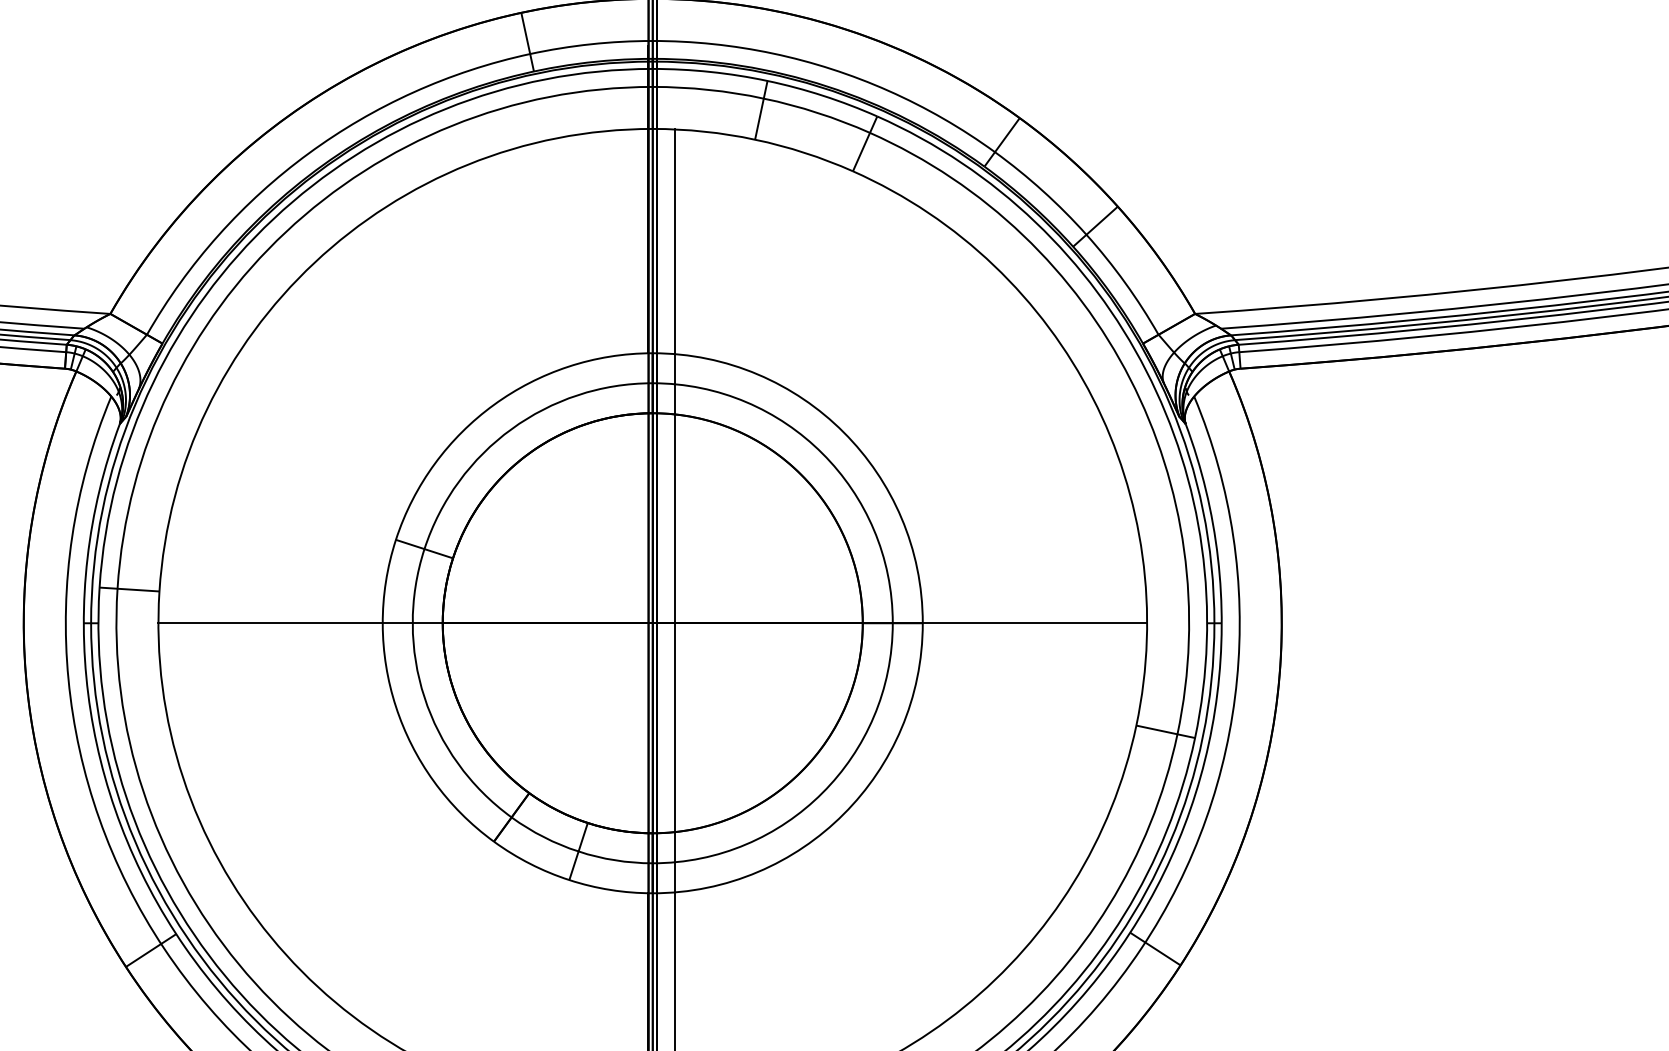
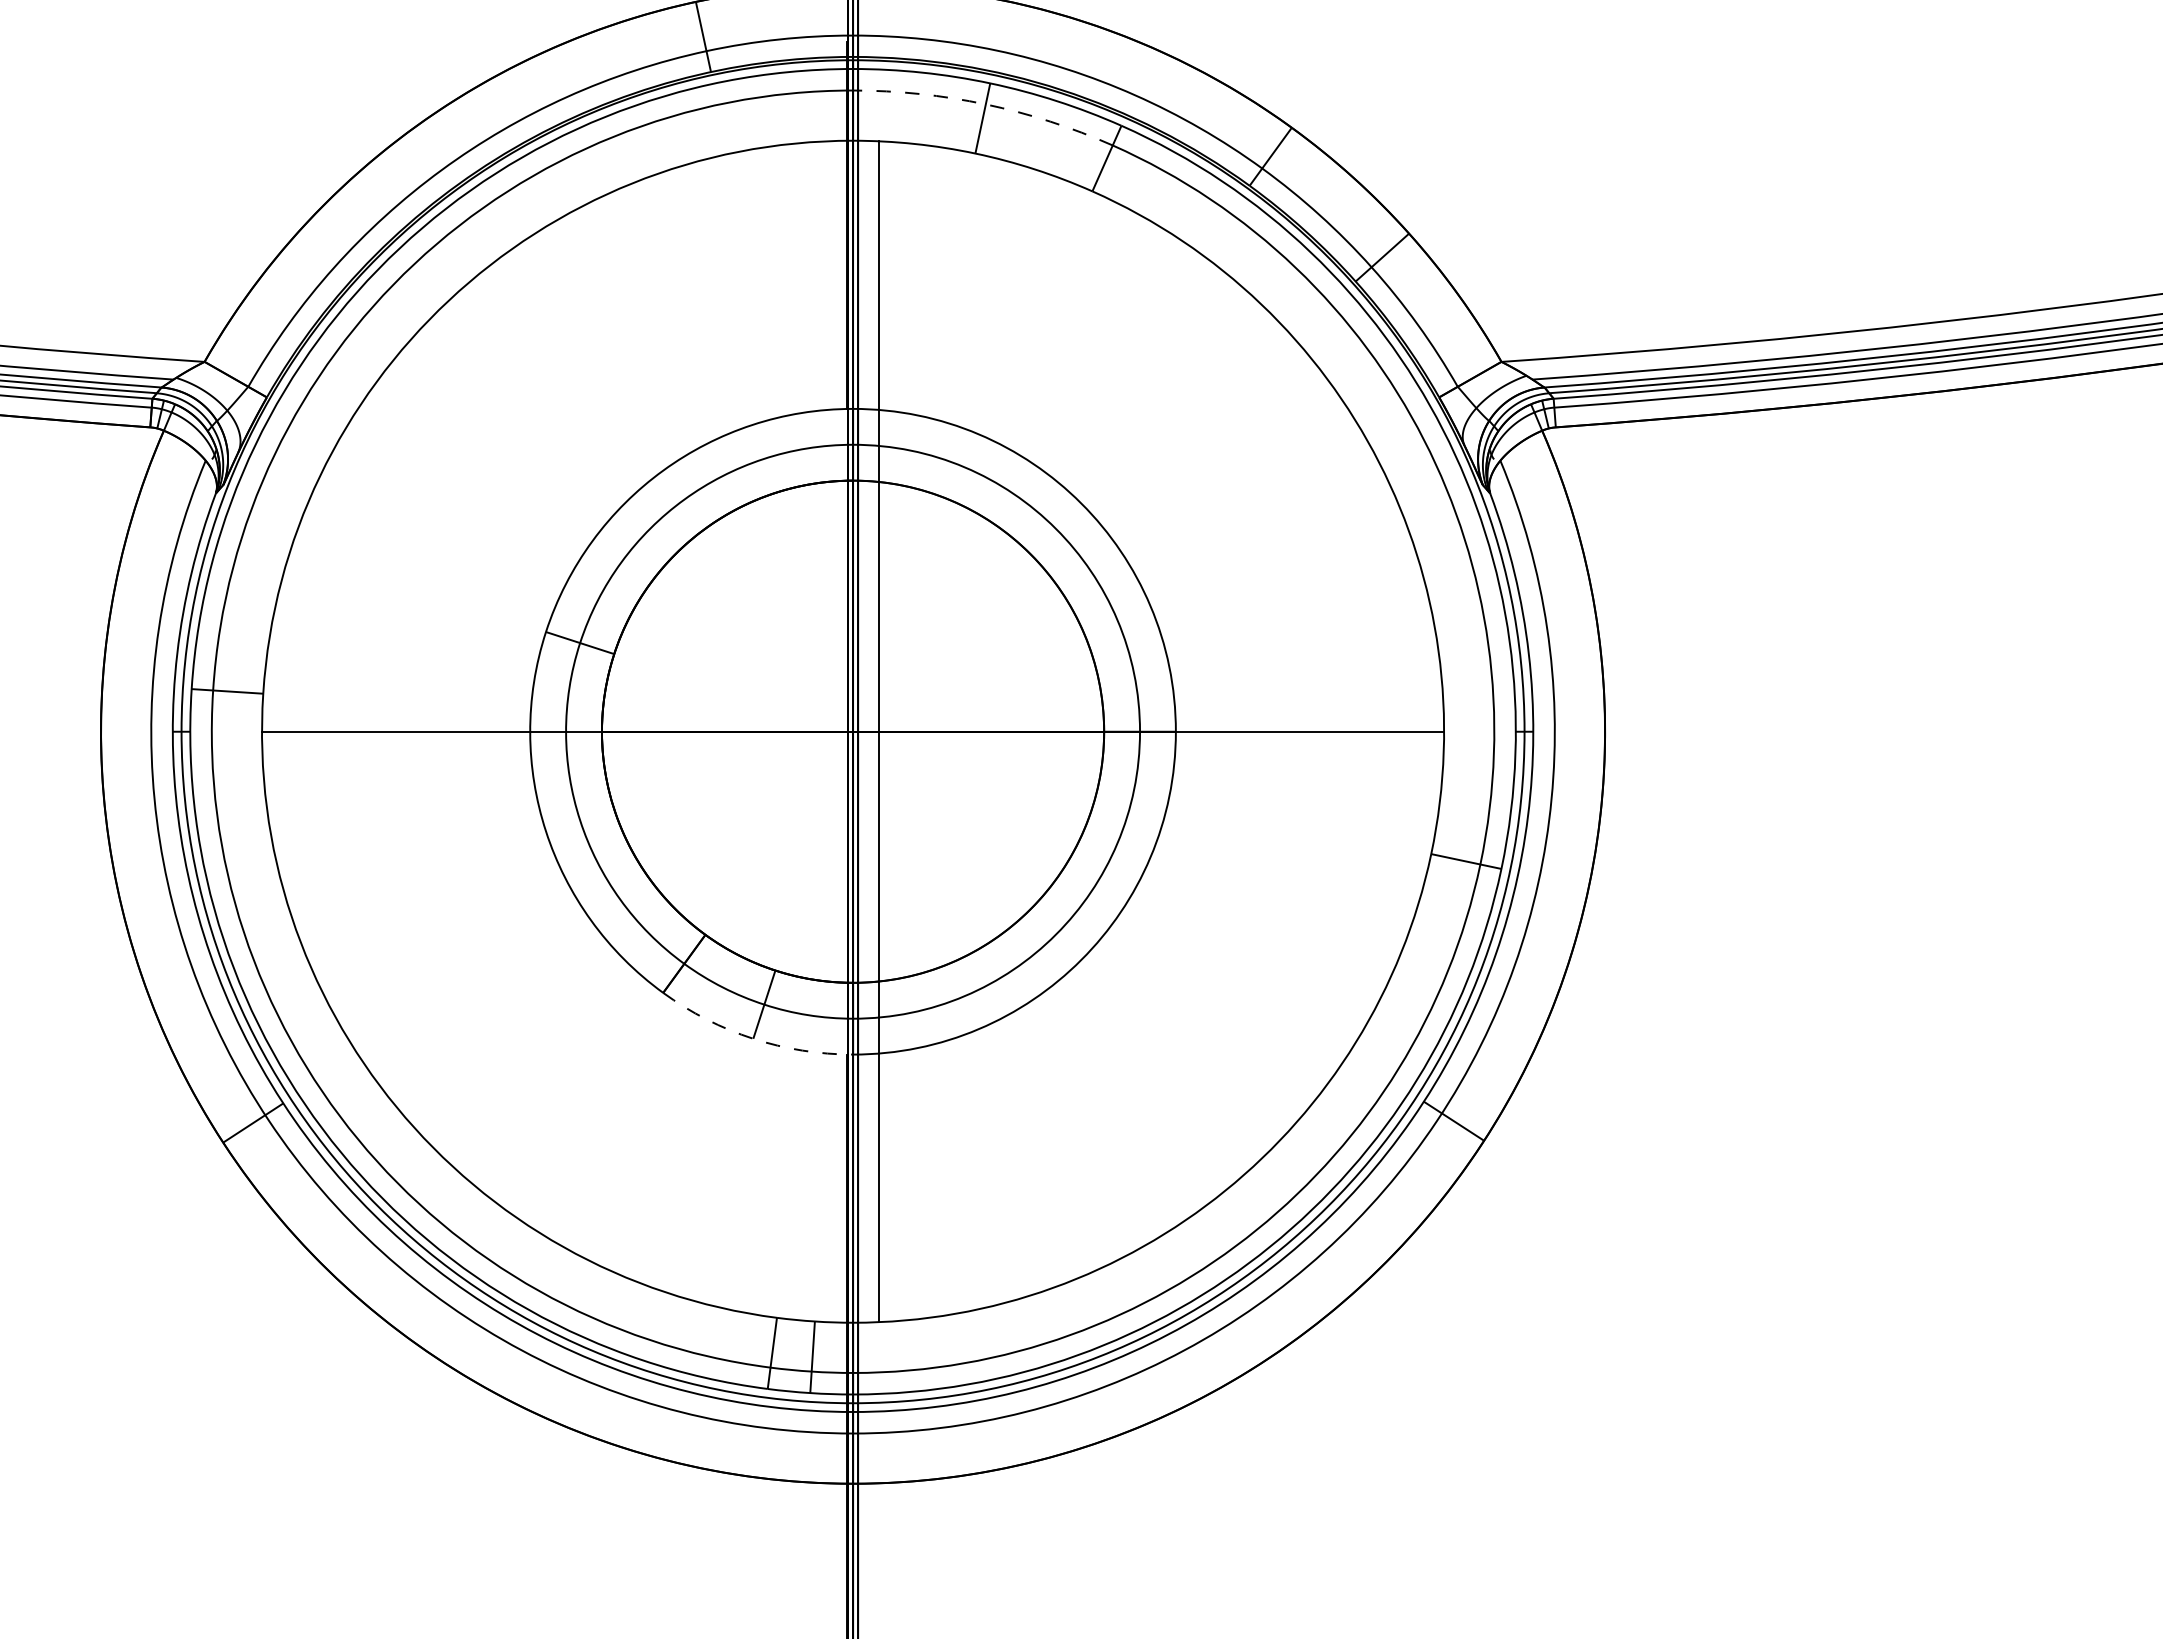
arc: (763, 98) -> (985, 104), solid -> dashed
arc: (569, 879) -> (753, 1038), solid -> dashed

